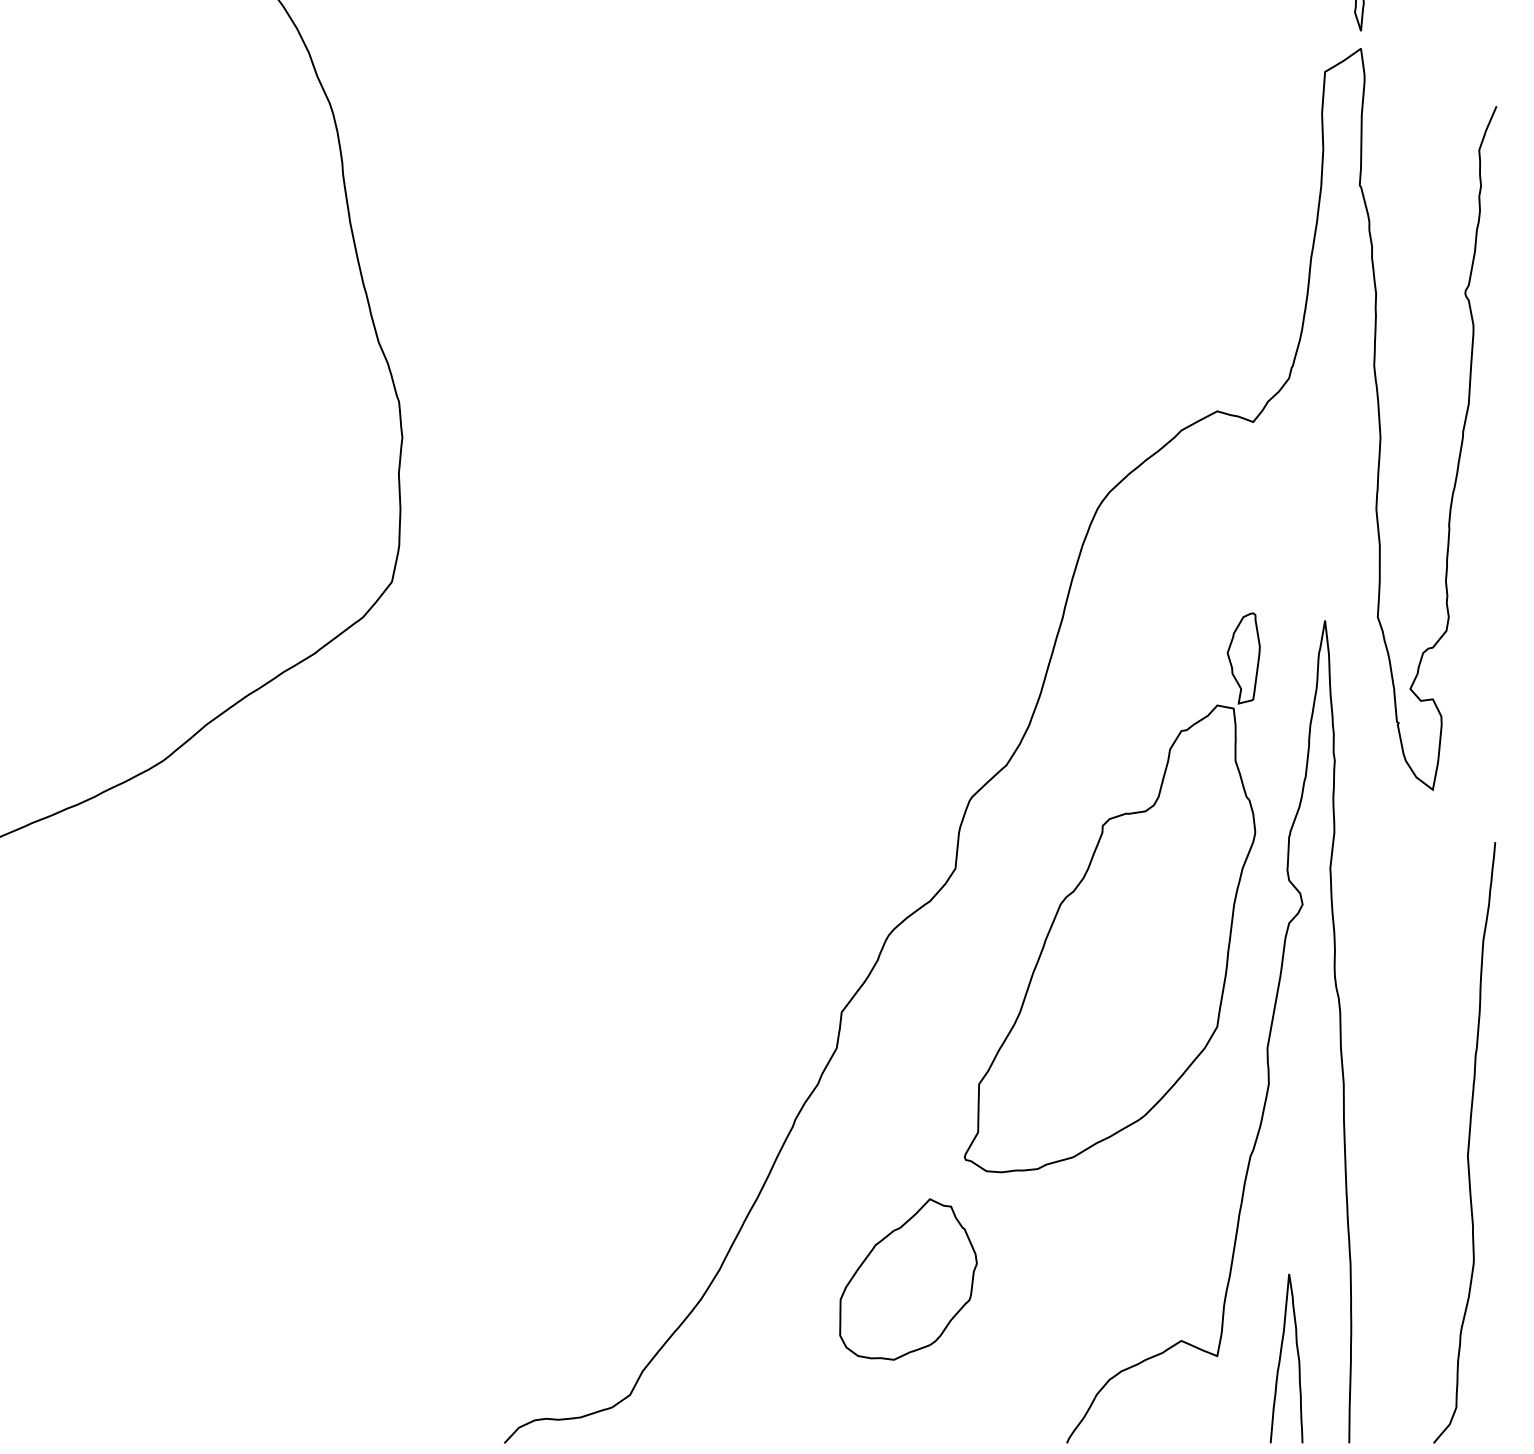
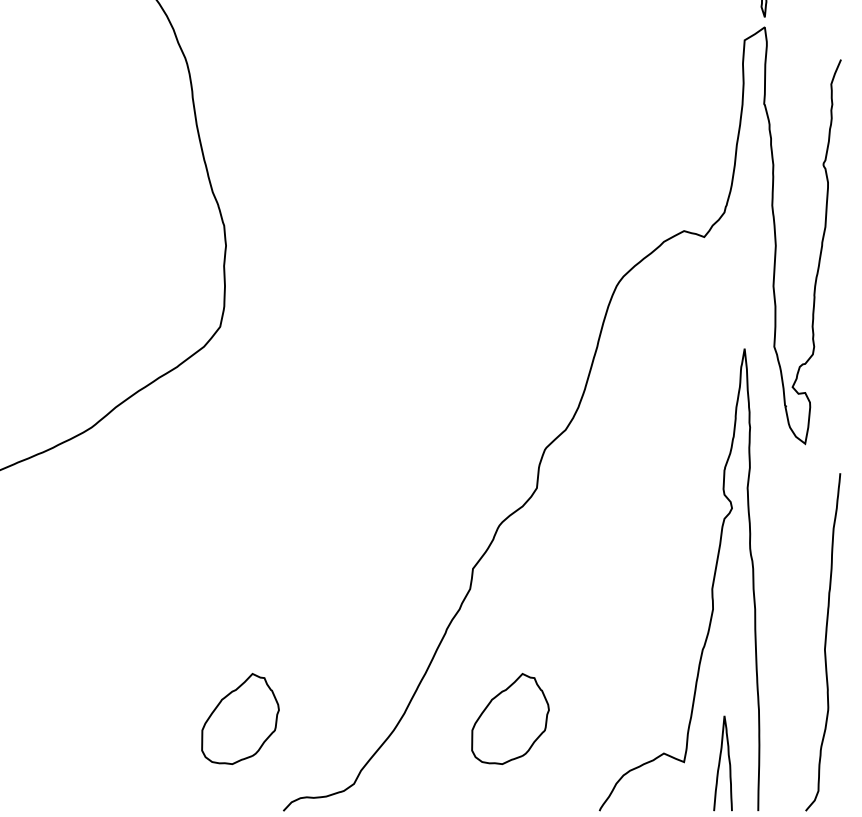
part: (1111, 892) -> (624, 501), removed
part: (428, 1278) -> (240, 718), added

